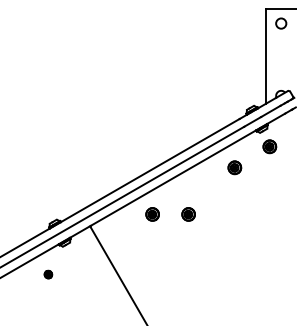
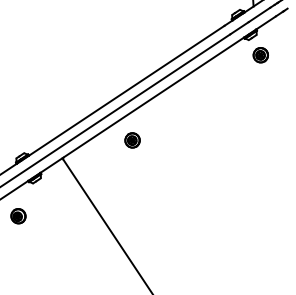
part: (234, 167) -> (222, 81), removed
part: (188, 214) -> (173, 137), removed
part: (48, 274) -> (18, 216), size x1.67

